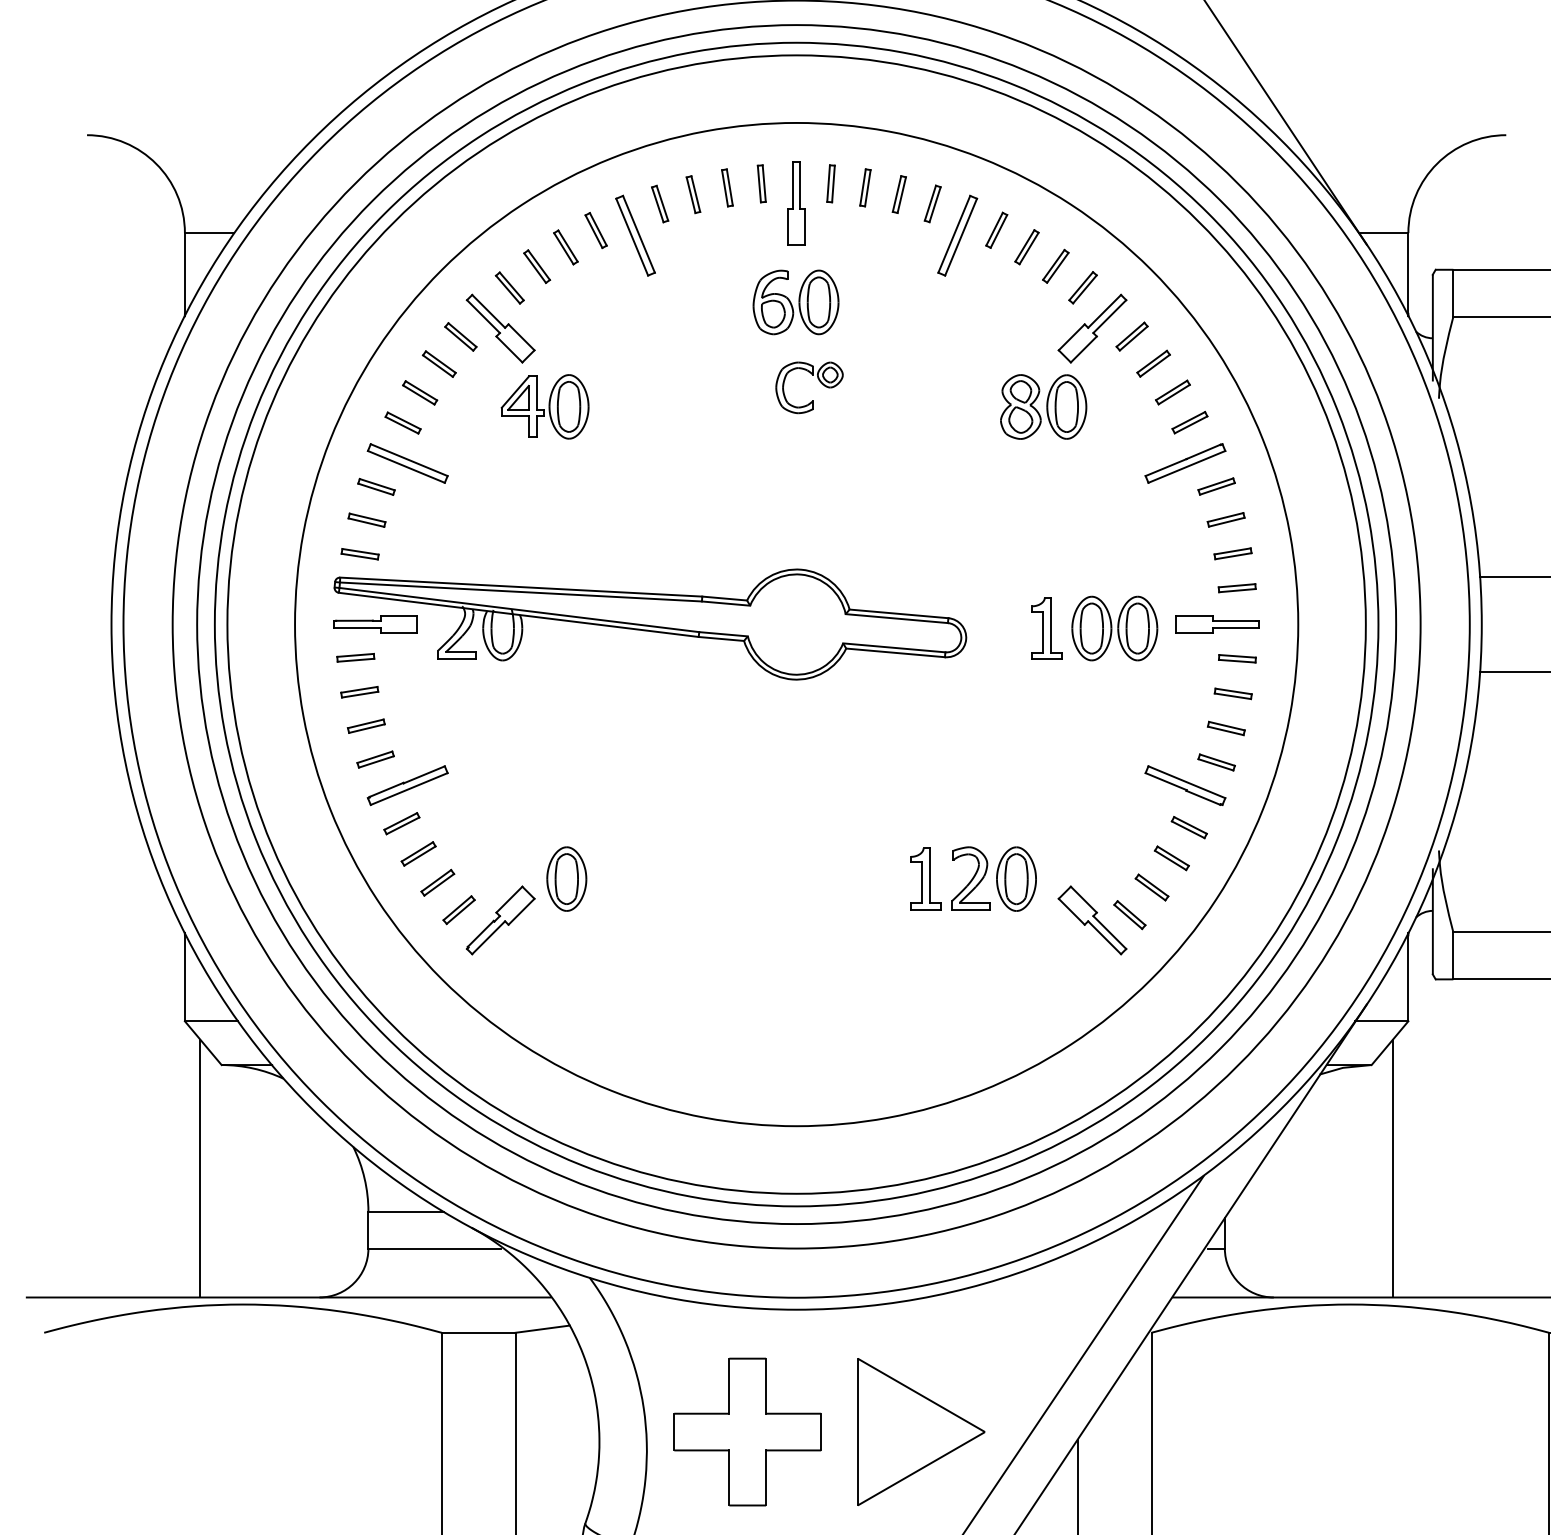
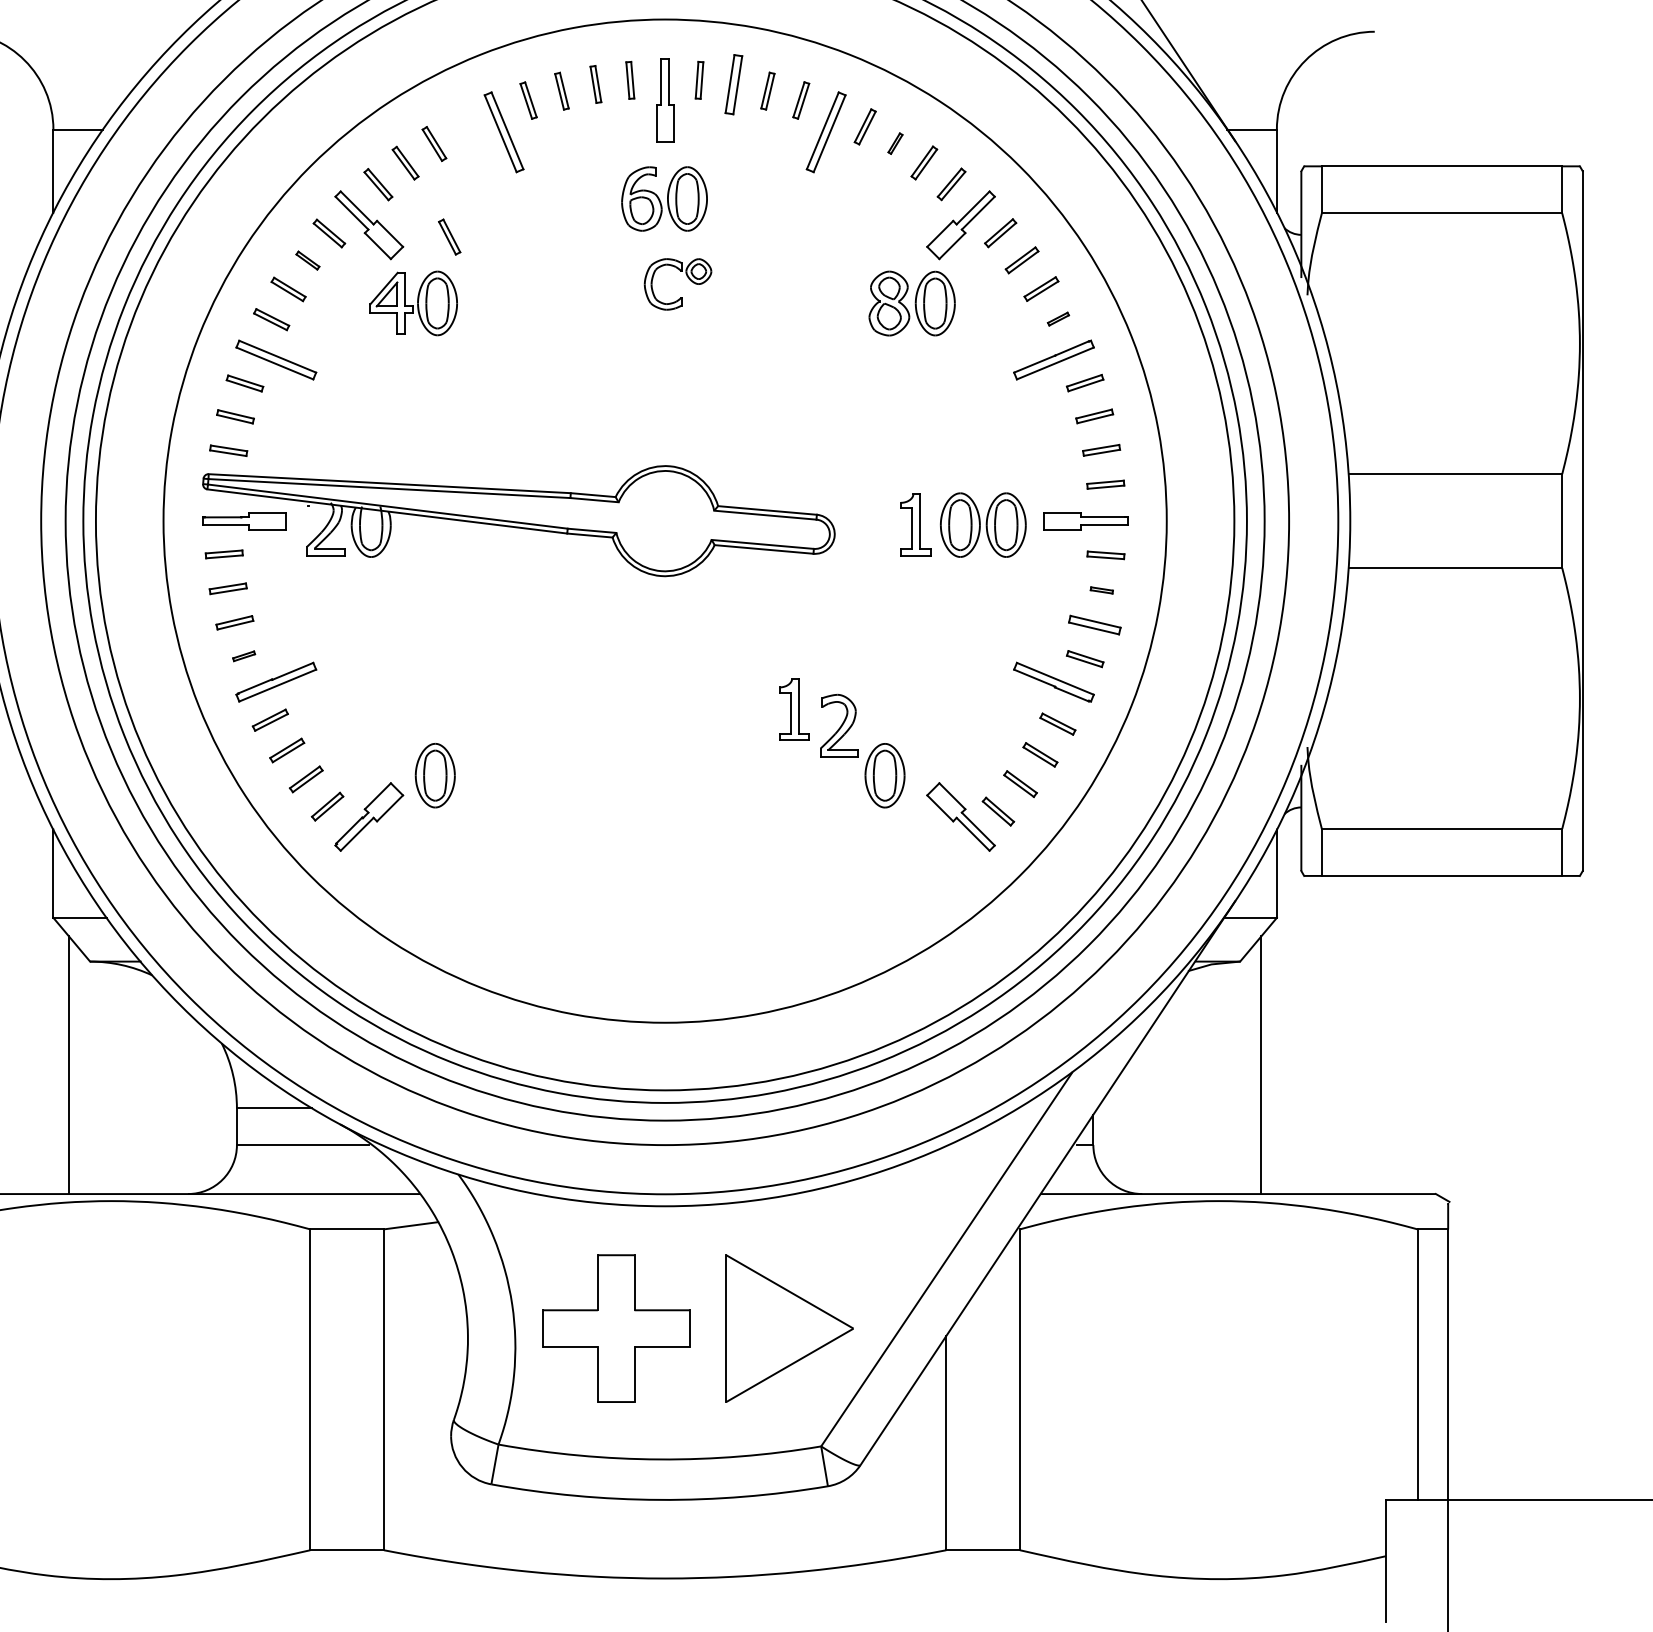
part: (864, 186) -> (733, 83), size x1.6
part: (595, 229) -> (449, 236), moved
part: (1026, 246) -> (895, 143), size x0.6
part: (438, 363) -> (307, 260), size x0.7
part: (1189, 421) -> (1058, 318), size x0.6
part: (1232, 693) -> (1101, 590), size x0.6
part: (1225, 727) -> (1094, 624), size x1.4
part: (374, 759) -> (243, 656), size x0.6
part: (970, 877) -> (839, 725), moved
part: (925, 878) -> (794, 709), moved

